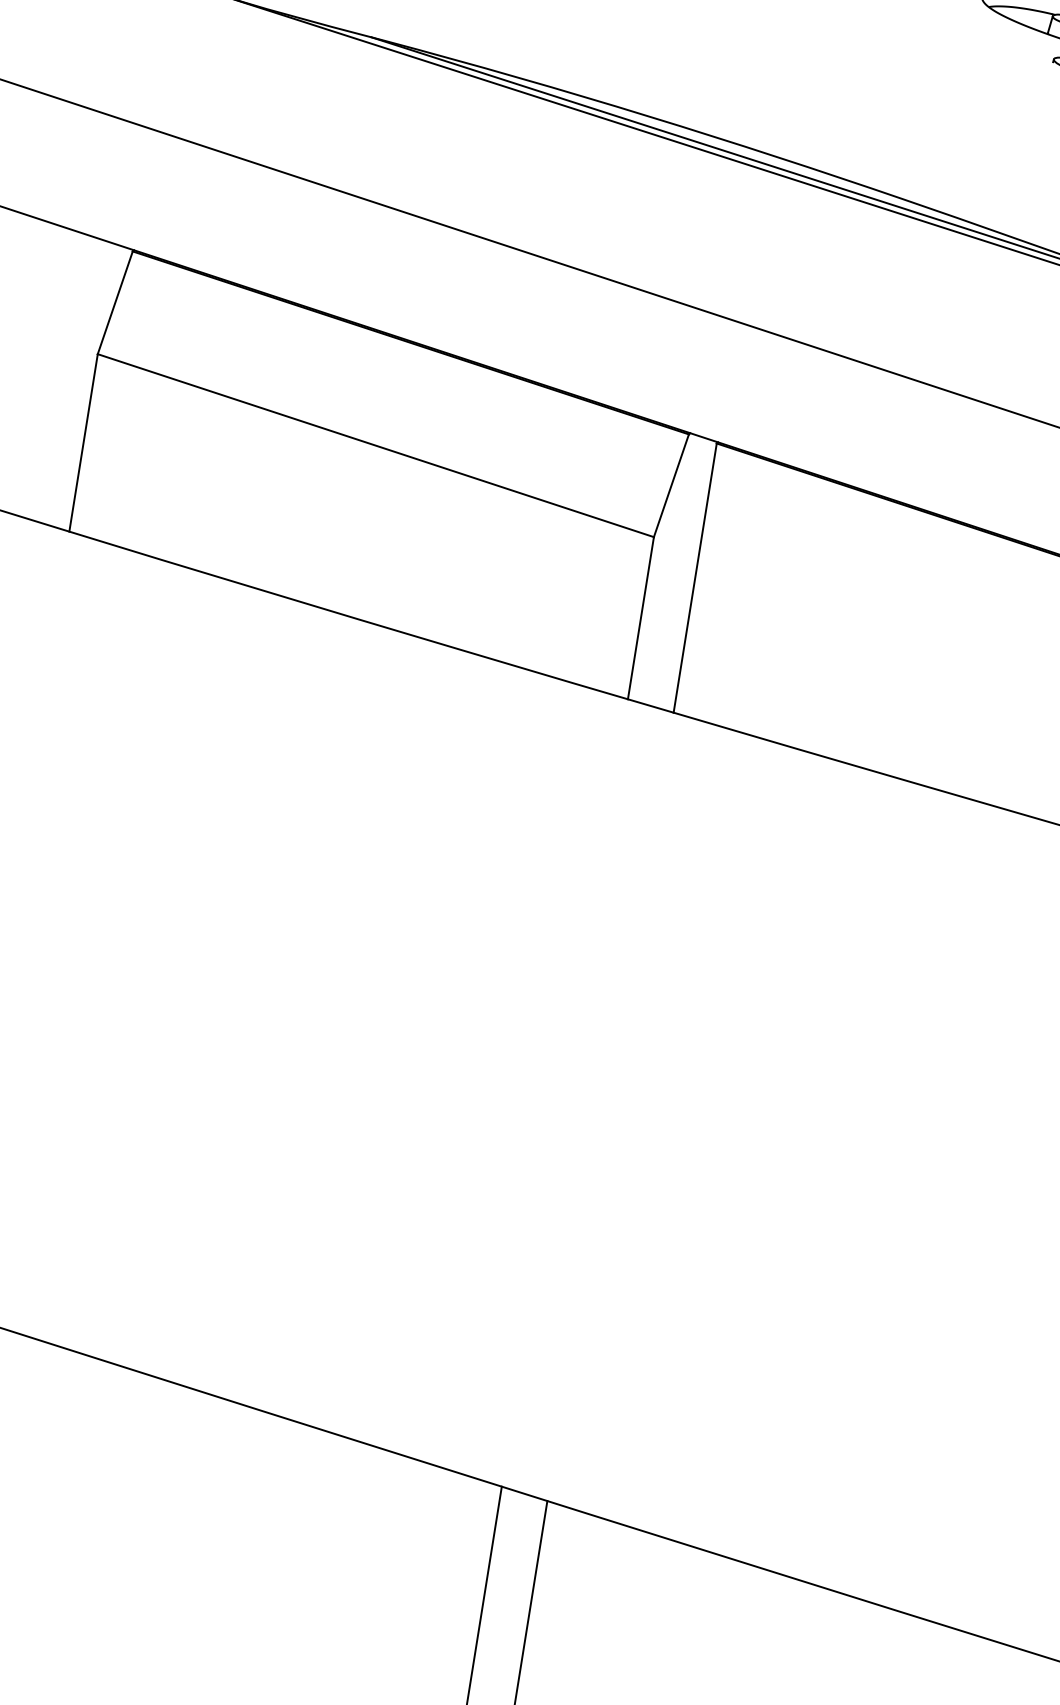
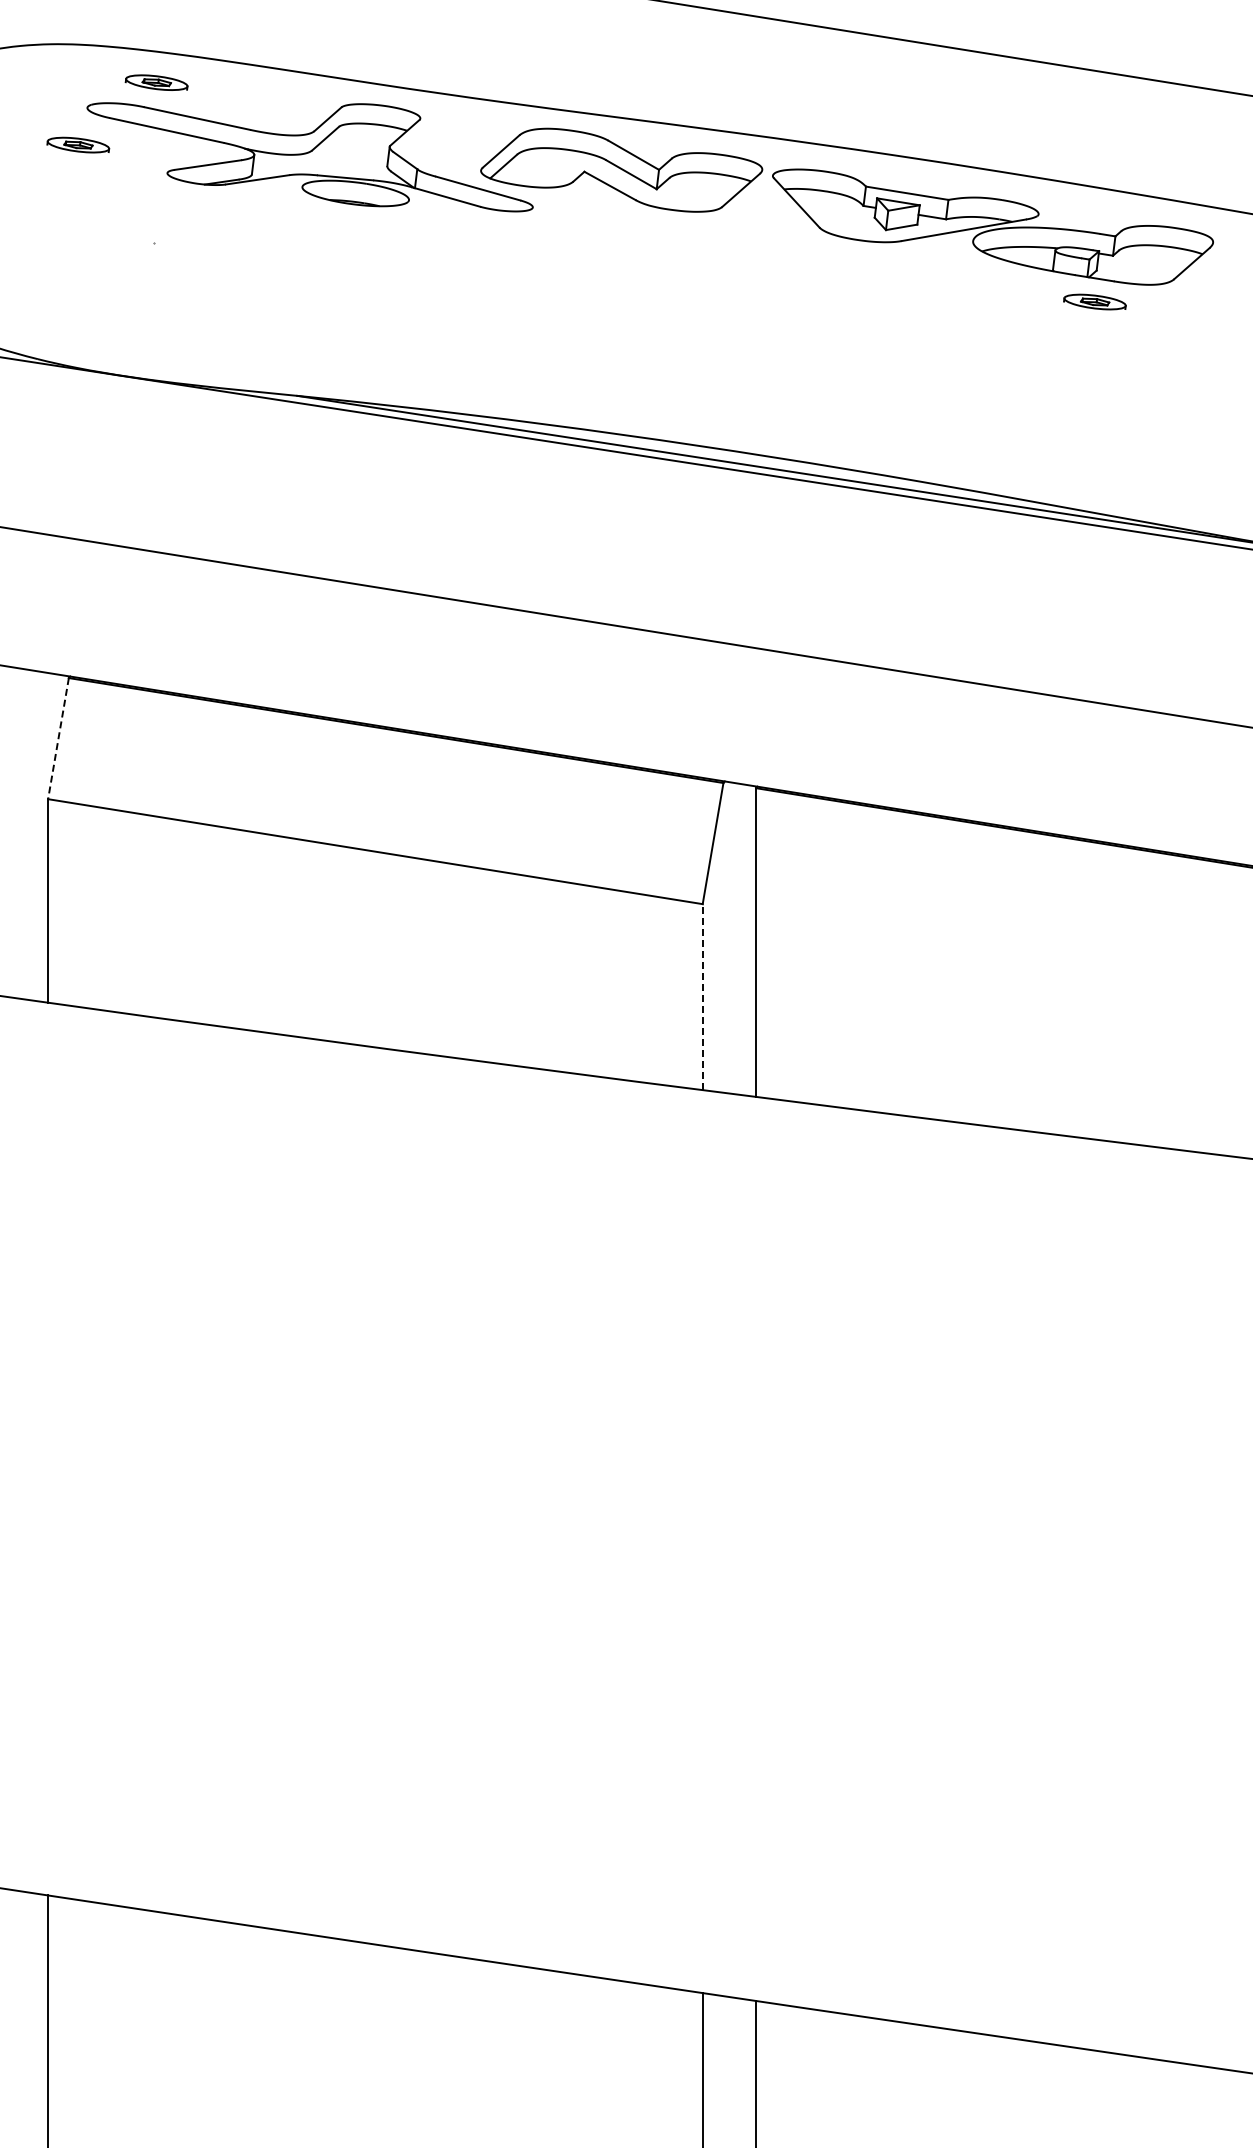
line: (115, 303) -> (58, 739), solid -> dashed
line: (640, 617) -> (702, 996), solid -> dashed

